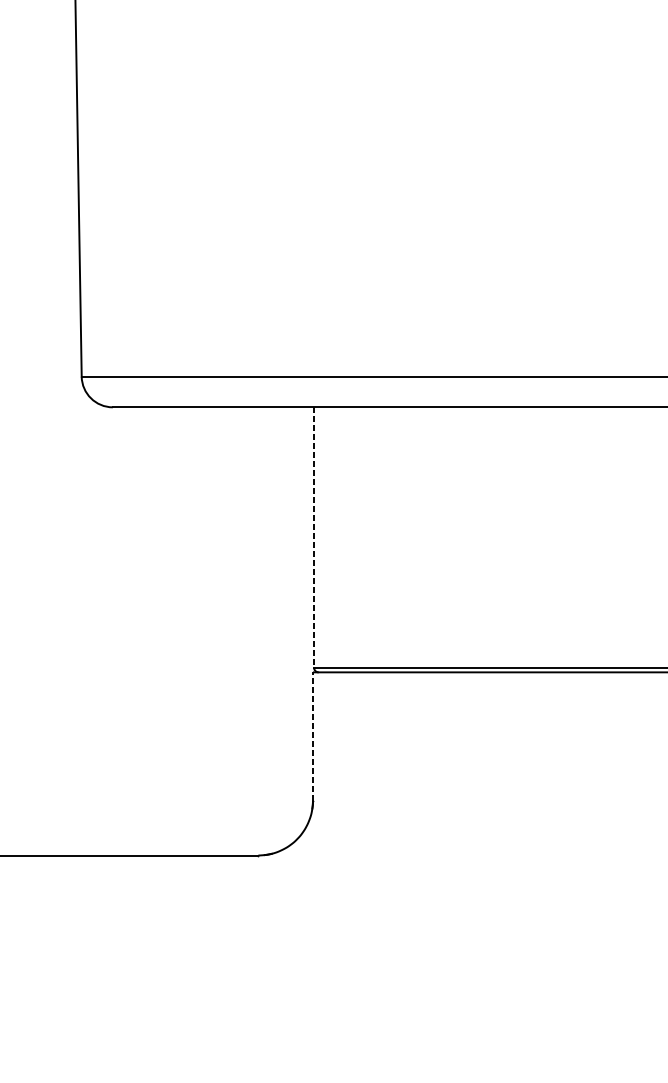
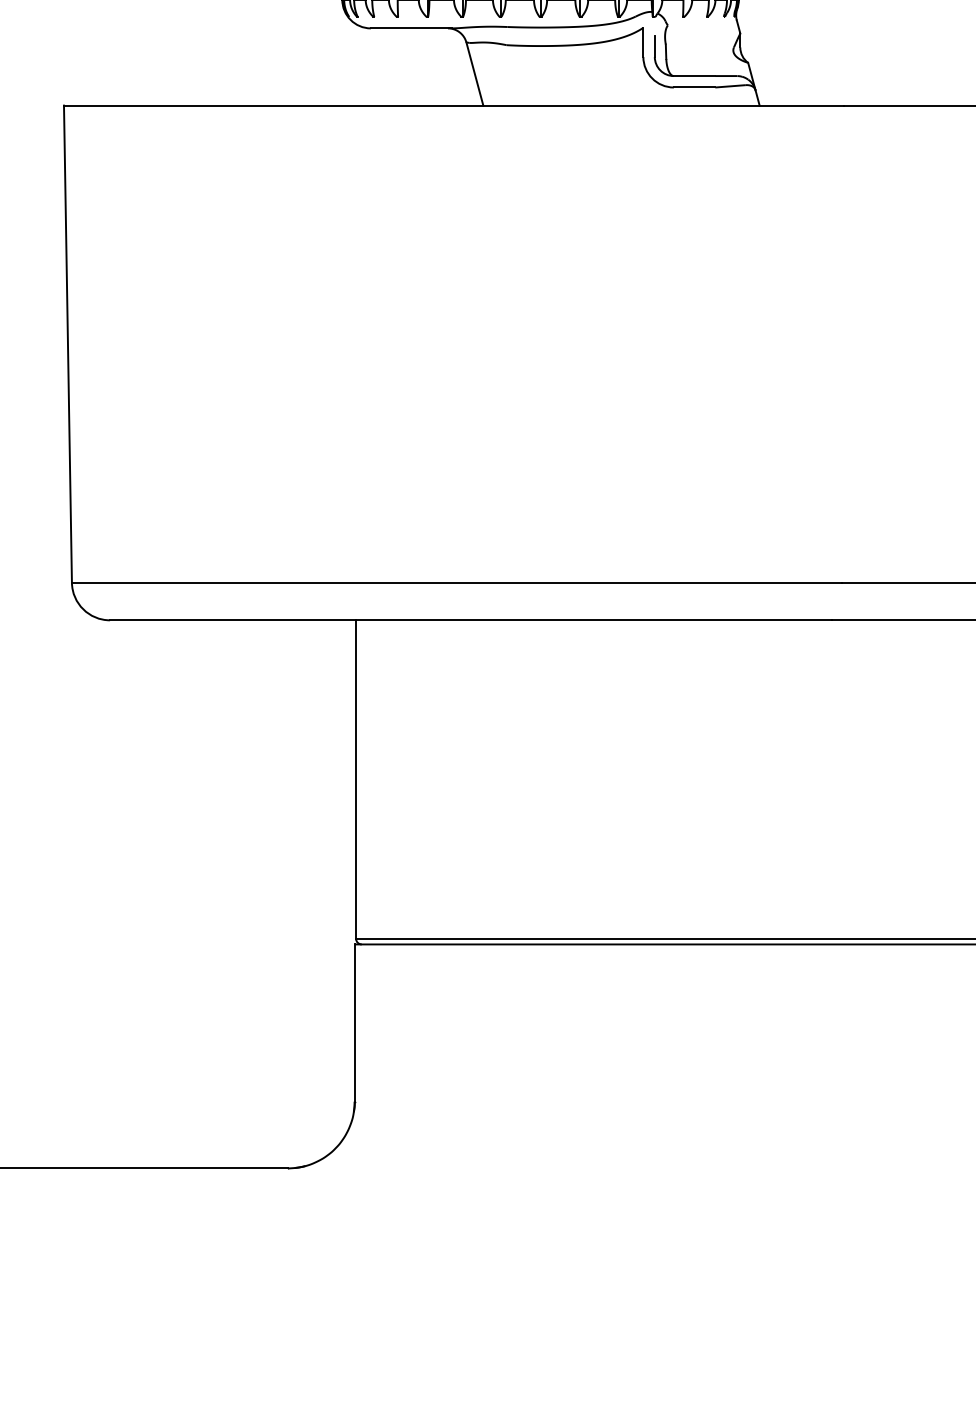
line: (314, 538) -> (356, 780), dashed -> solid
line: (312, 737) -> (354, 1023), dashed -> solid

